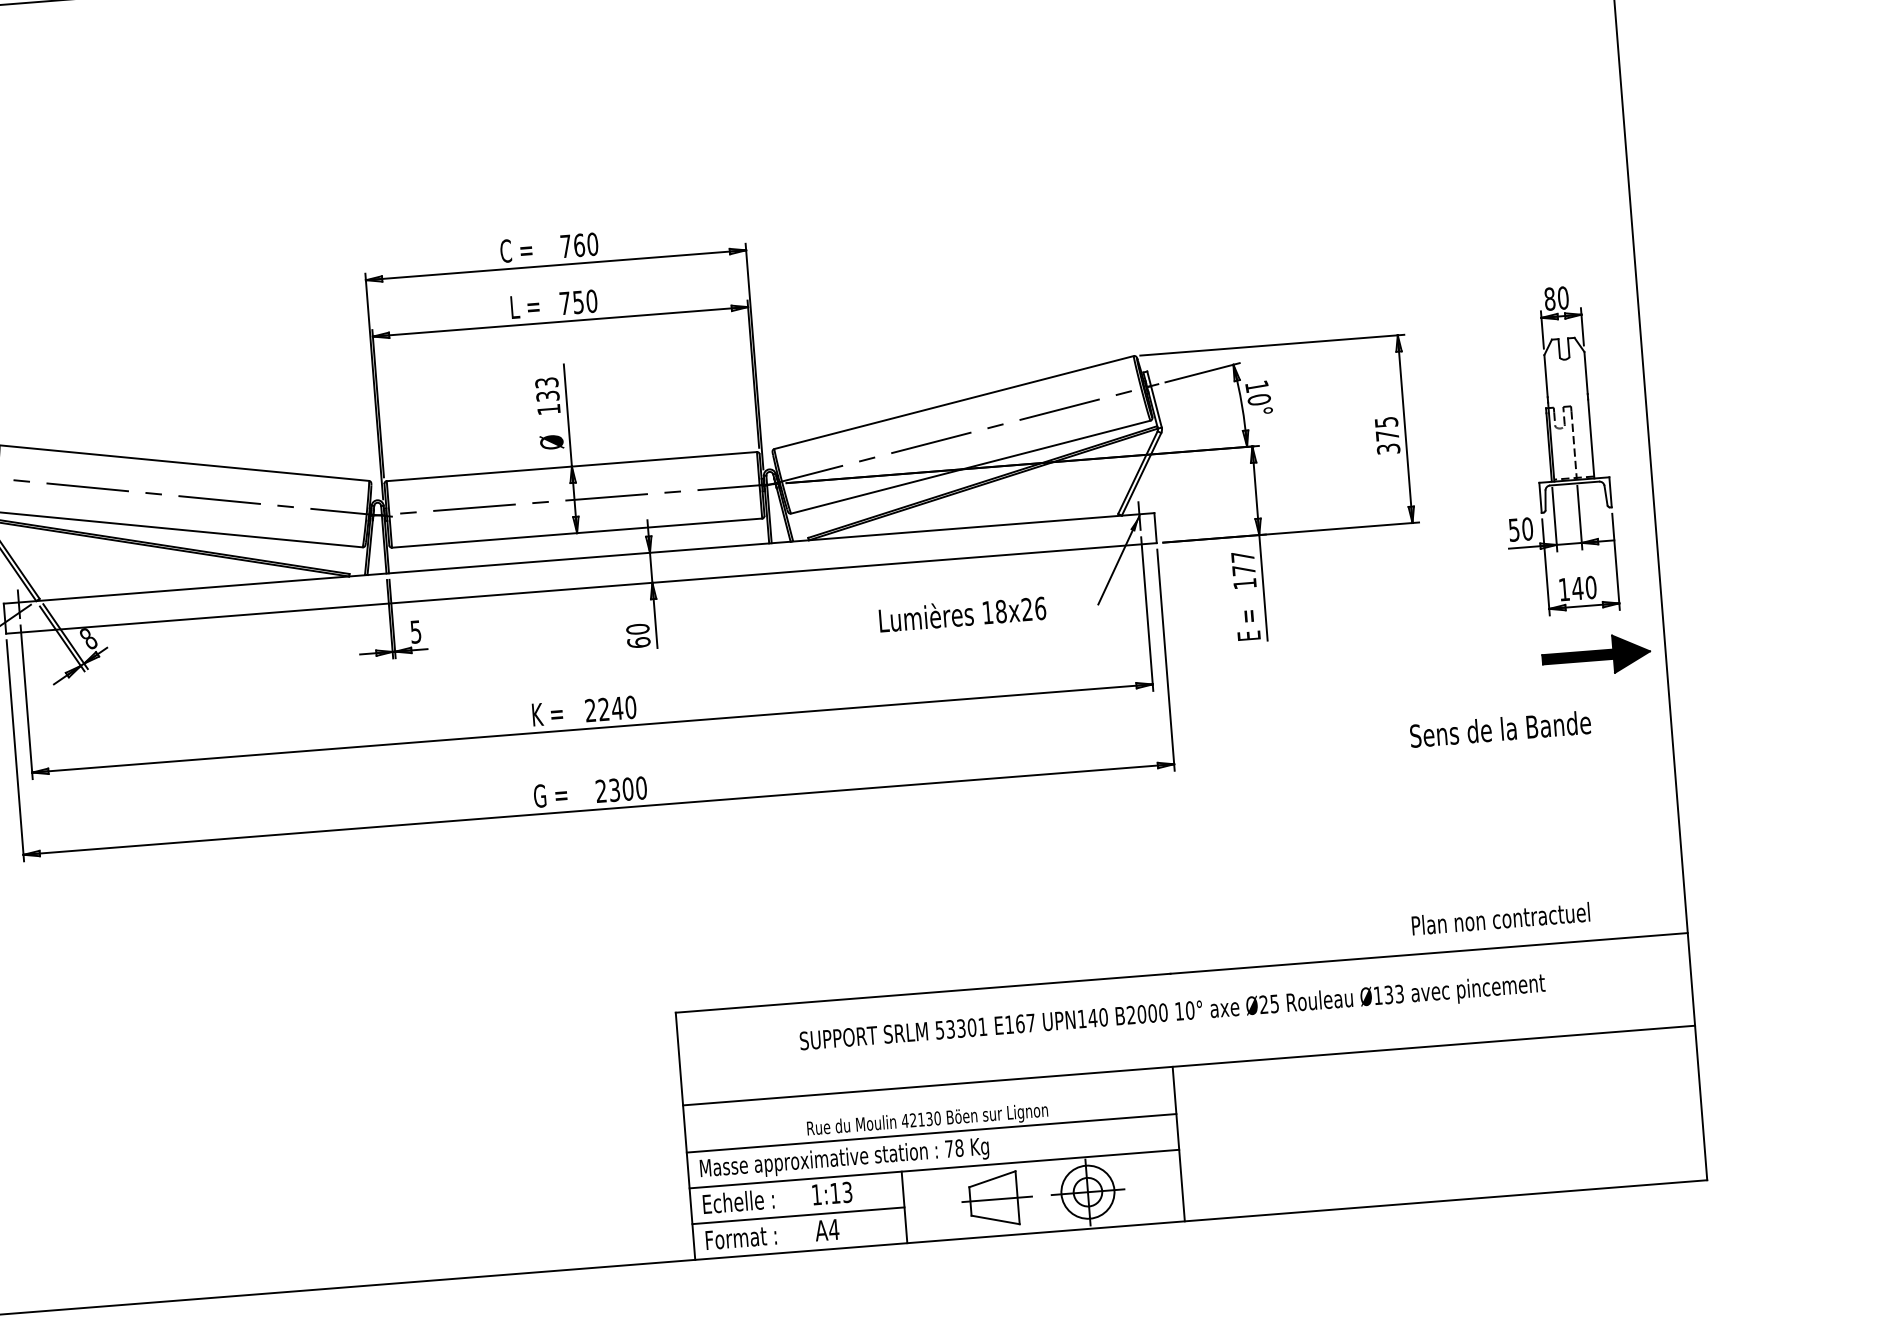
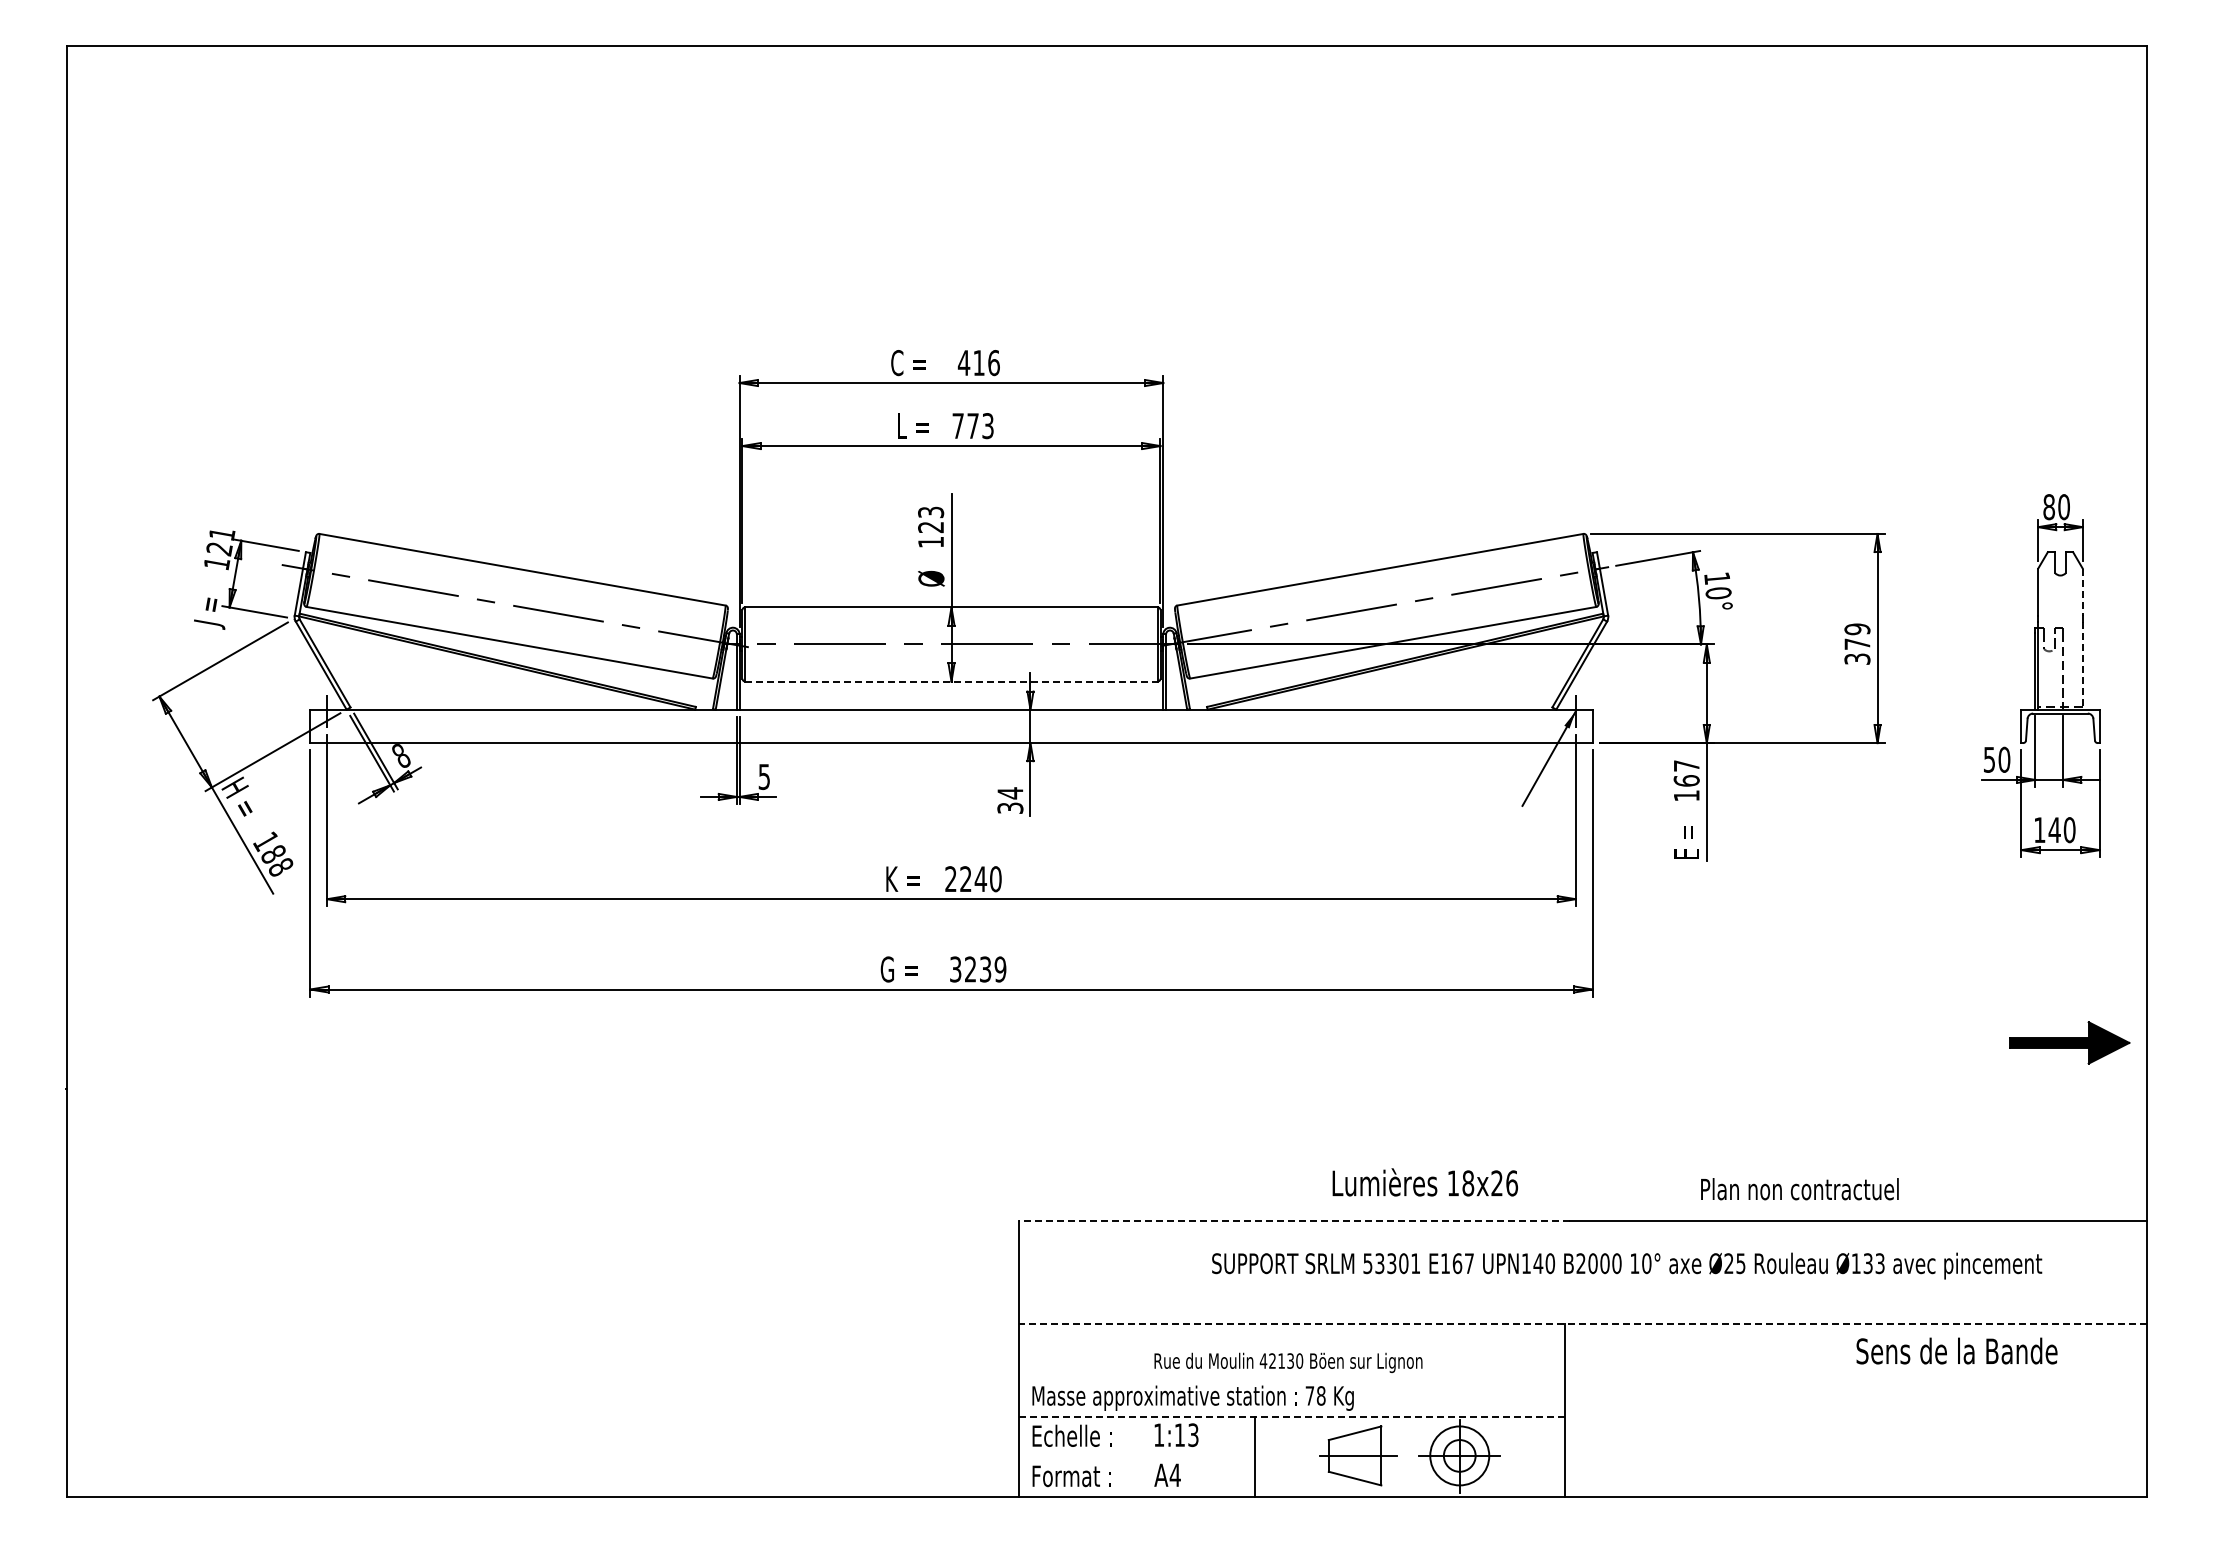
text: (578, 245) -> (978, 363), 760 -> 416
text: (585, 302) -> (980, 426), 750 -> 773
line: (1585, 373) -> (2082, 592), solid -> dashed
text: (548, 395) -> (931, 526), 133 -> 123
text: (1386, 422) -> (1857, 629), 375 -> 379
line: (1591, 439) -> (2082, 666), solid -> dashed
line: (577, 533) -> (951, 681), solid -> dashed
text: (1243, 570) -> (1686, 780), 177 -> 167
text: (961, 613) -> (1424, 1182), moved
text: (638, 635) -> (1010, 800), 60 -> 34
part: (1596, 655) -> (2069, 1042), moved
text: (1500, 728) -> (1956, 1350), moved
text: (621, 789) -> (978, 969), 2300 -> 3239
text: (1500, 919) -> (1799, 1189), moved
line: (923, 993) -> (1294, 1221), solid -> dashed
text: (1173, 1013) -> (1627, 1265), moved
line: (1188, 1065) -> (1582, 1324), solid -> dashed
line: (931, 1133) -> (1291, 1377), removed
line: (934, 1168) -> (1291, 1416), solid -> dashed
line: (797, 1215) -> (1136, 1456), removed

